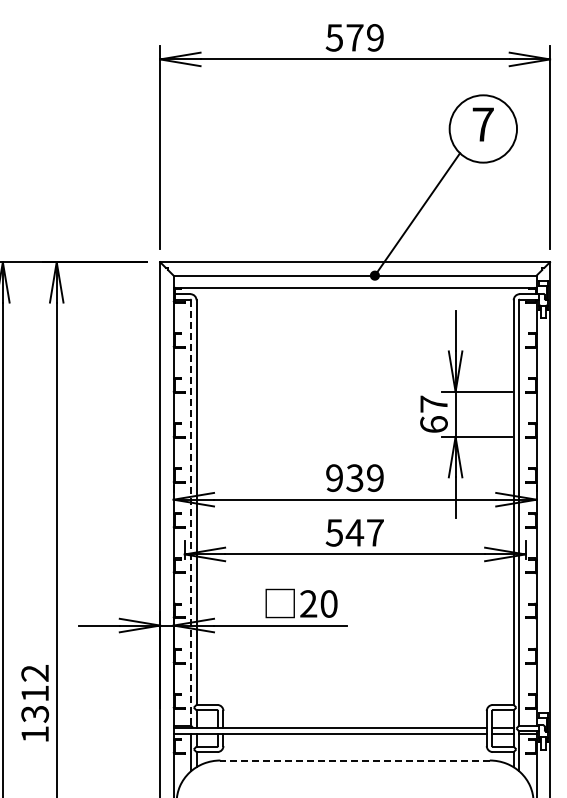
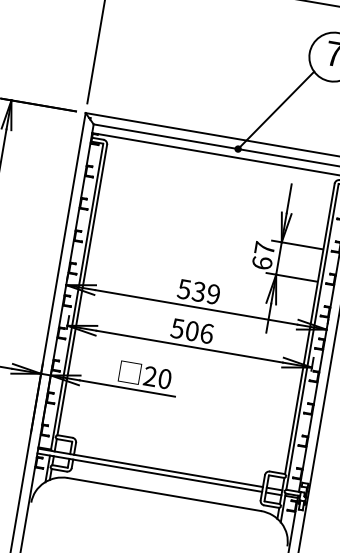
text: (333, 477) -> (183, 288), 939 -> 539
line: (191, 513) -> (77, 297), dashed -> solid
text: (364, 532) -> (199, 332), 547 -> 506
line: (355, 760) -> (164, 494), dashed -> solid

